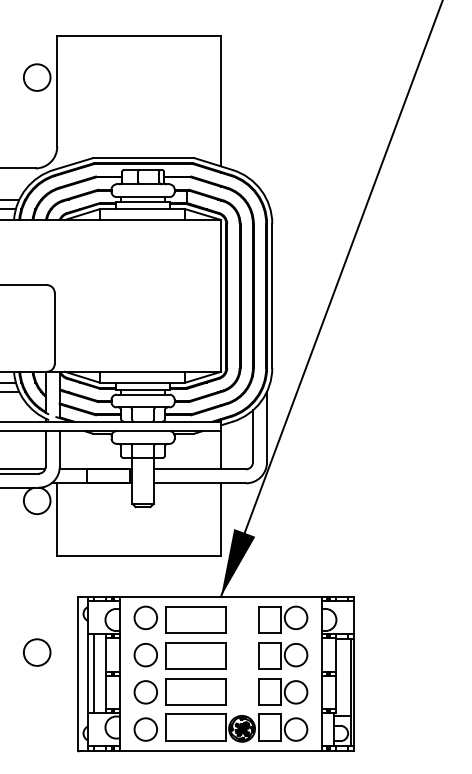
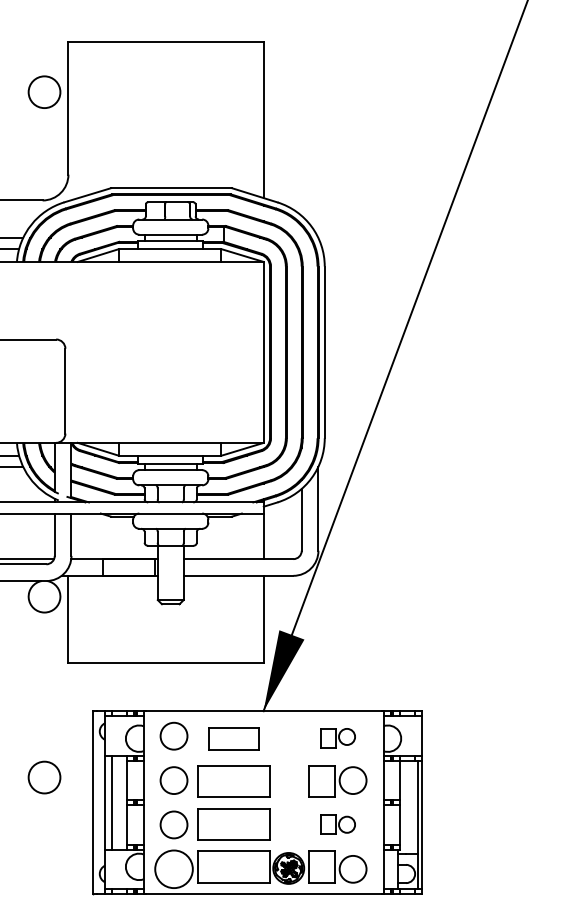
part: (282, 618) -> (337, 737), size x0.6
part: (195, 619) -> (233, 738), size x0.7
part: (282, 691) -> (337, 824), size x0.6
circle: (145, 728) -> (173, 868), size x1.4

